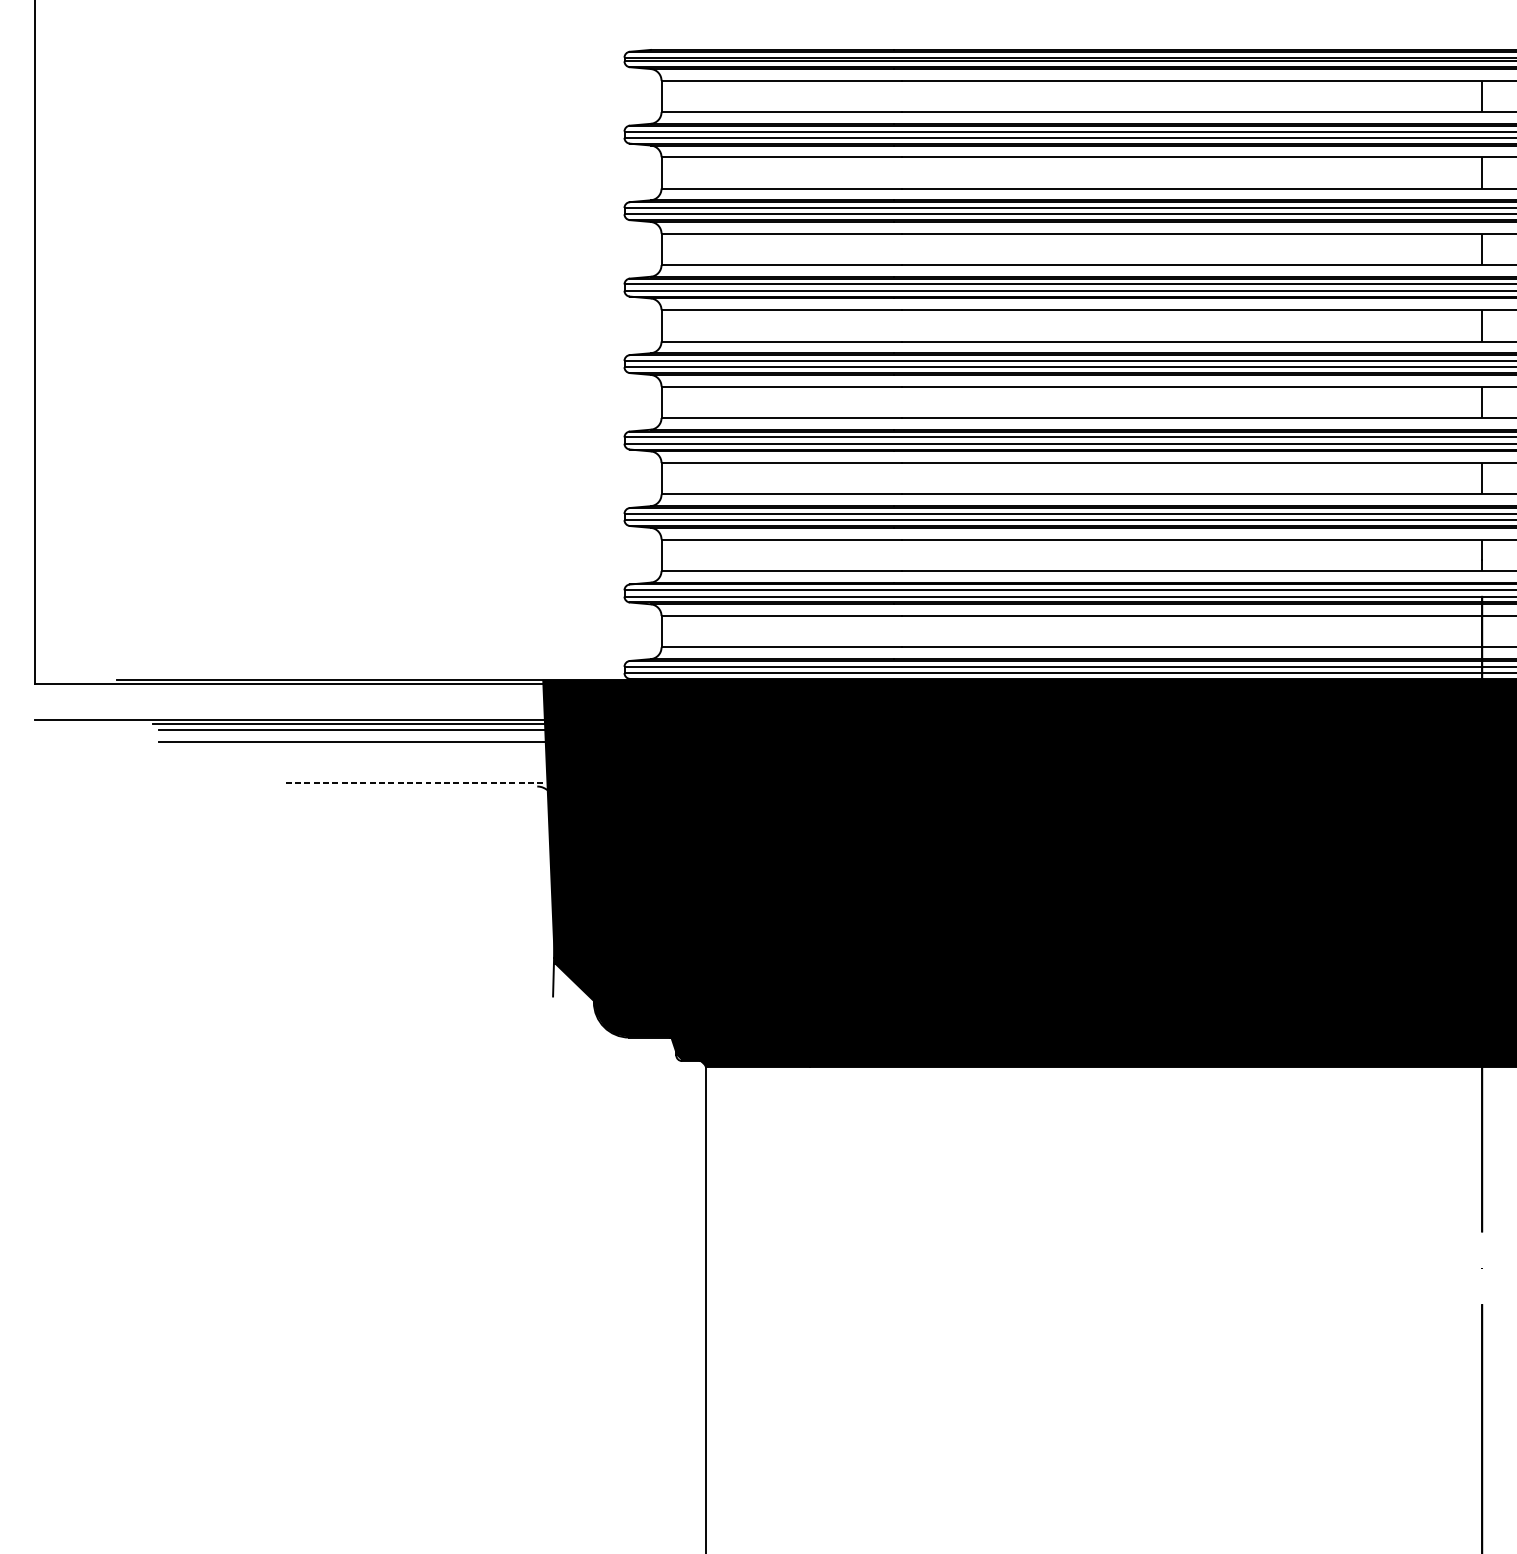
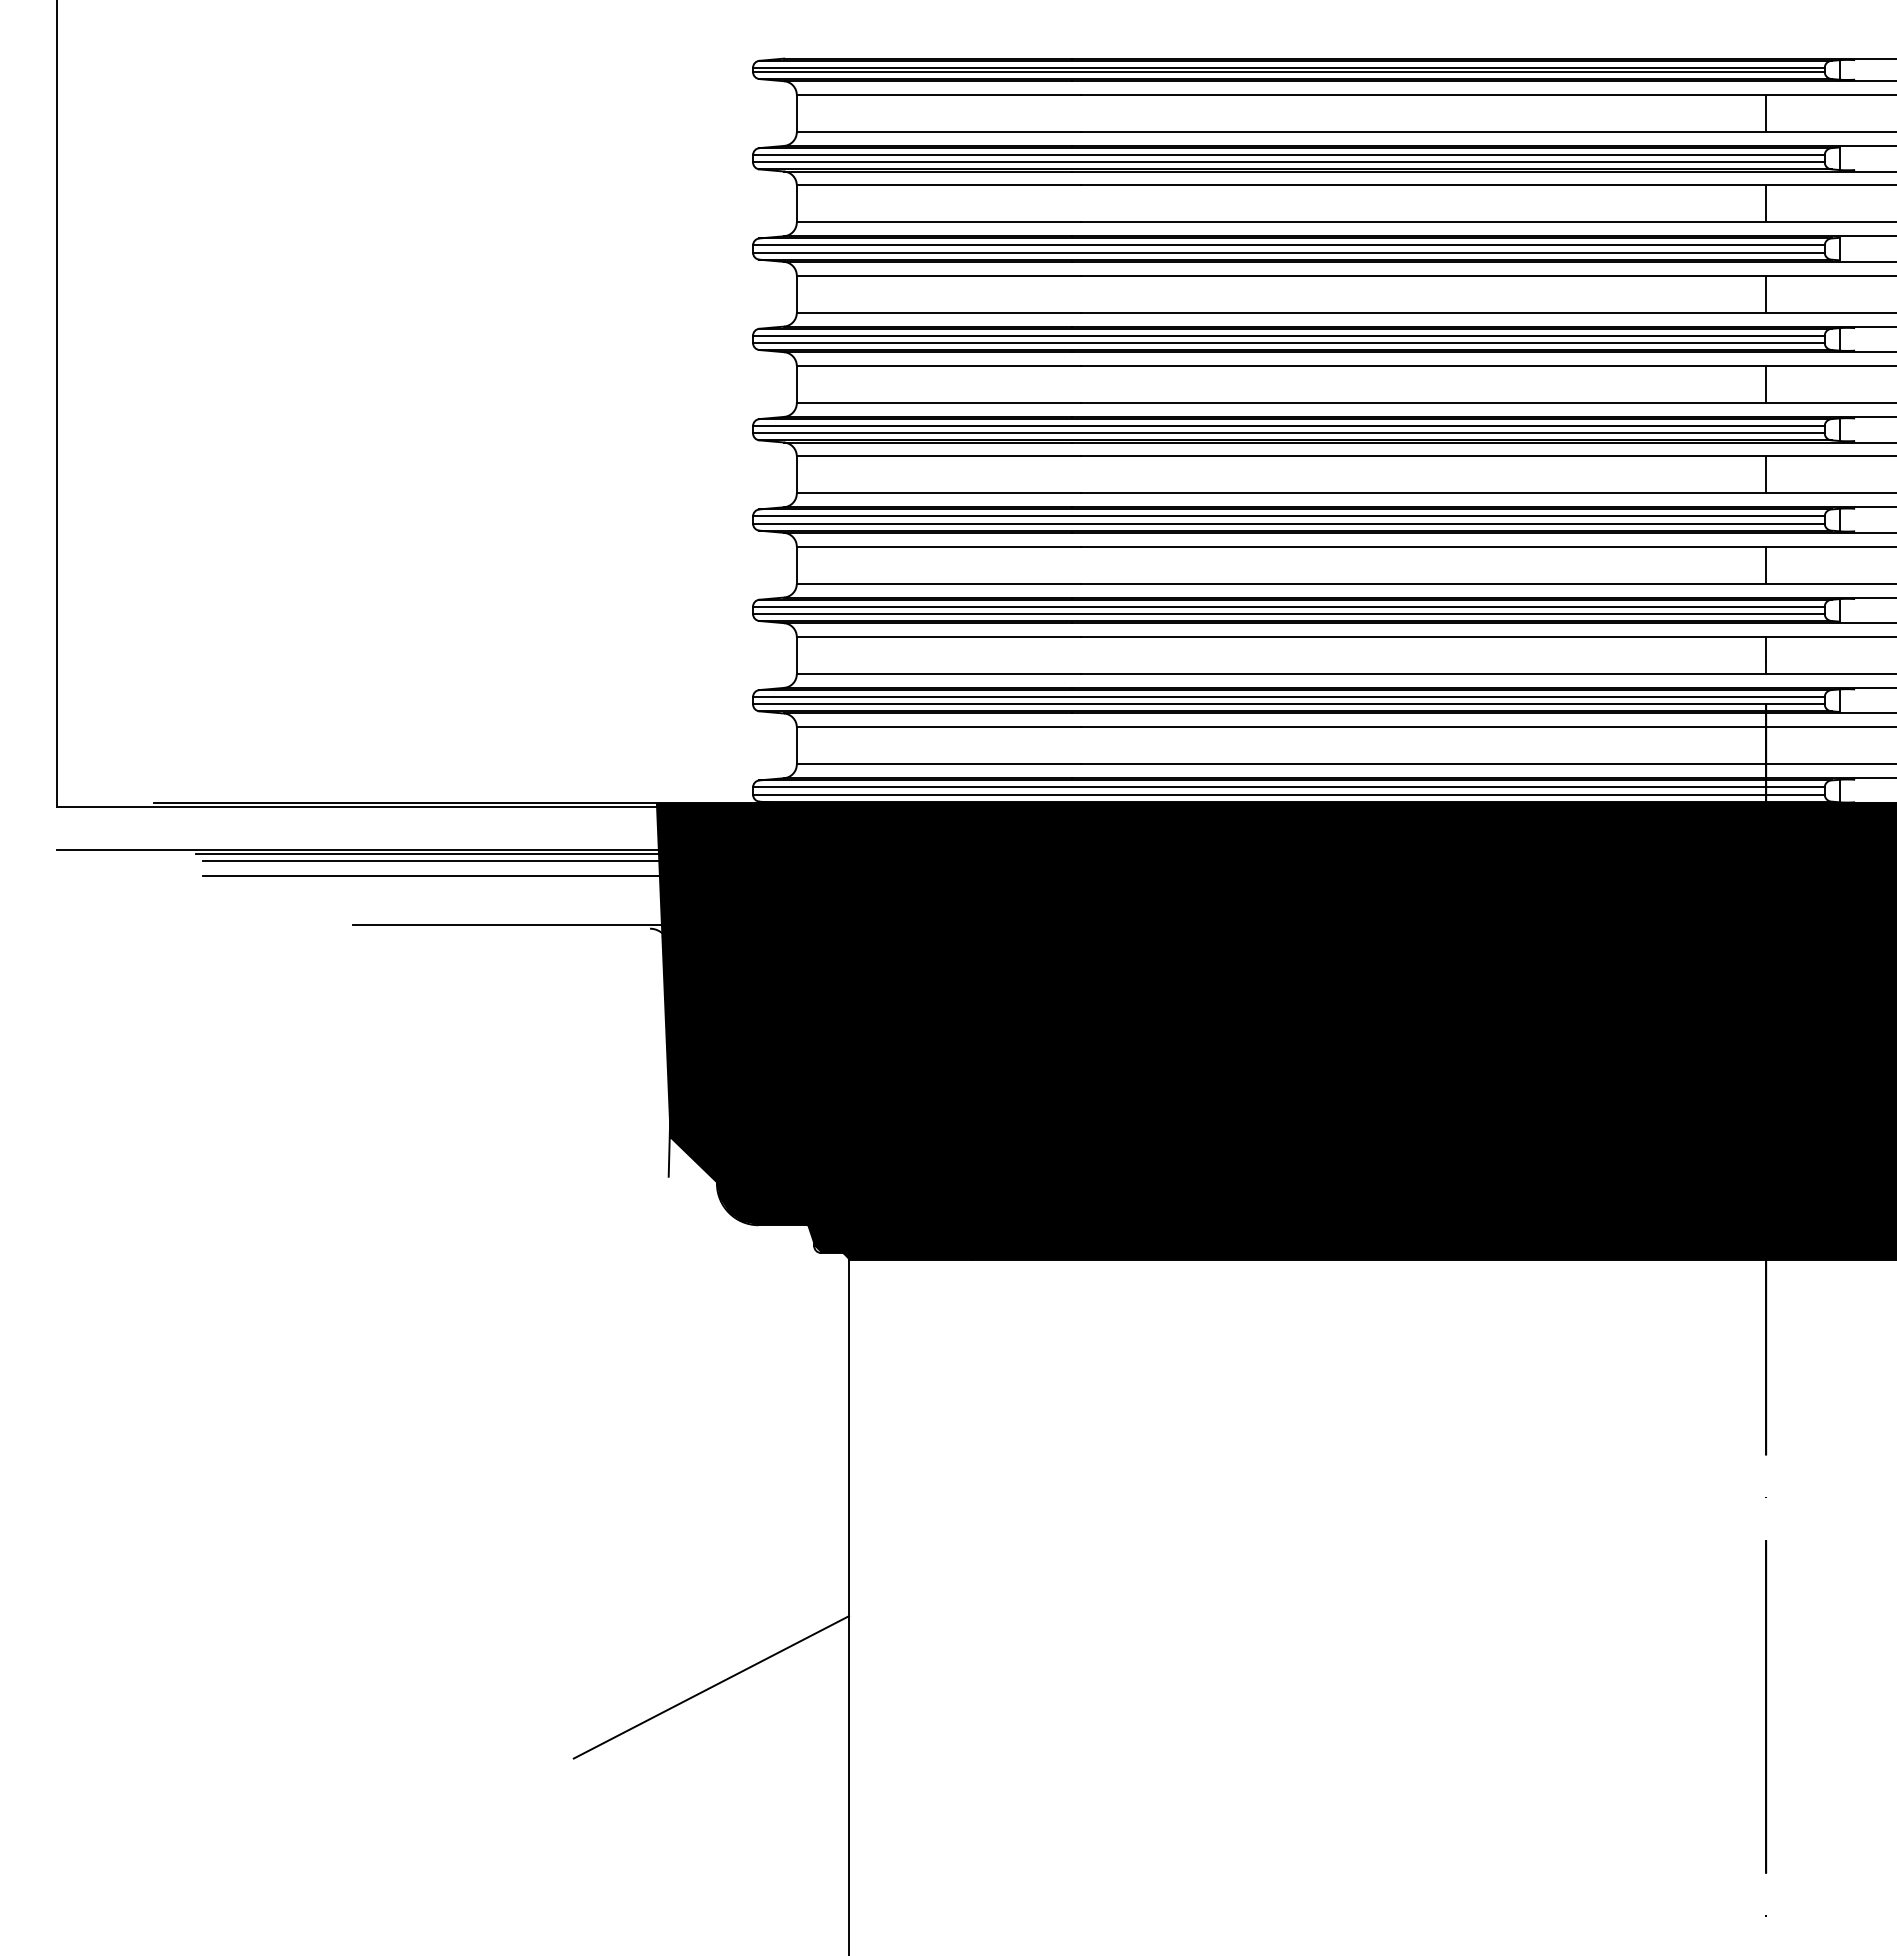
line: (430, 782) -> (523, 924), dashed -> solid
line: (588, 1428) -> (710, 1687), added

